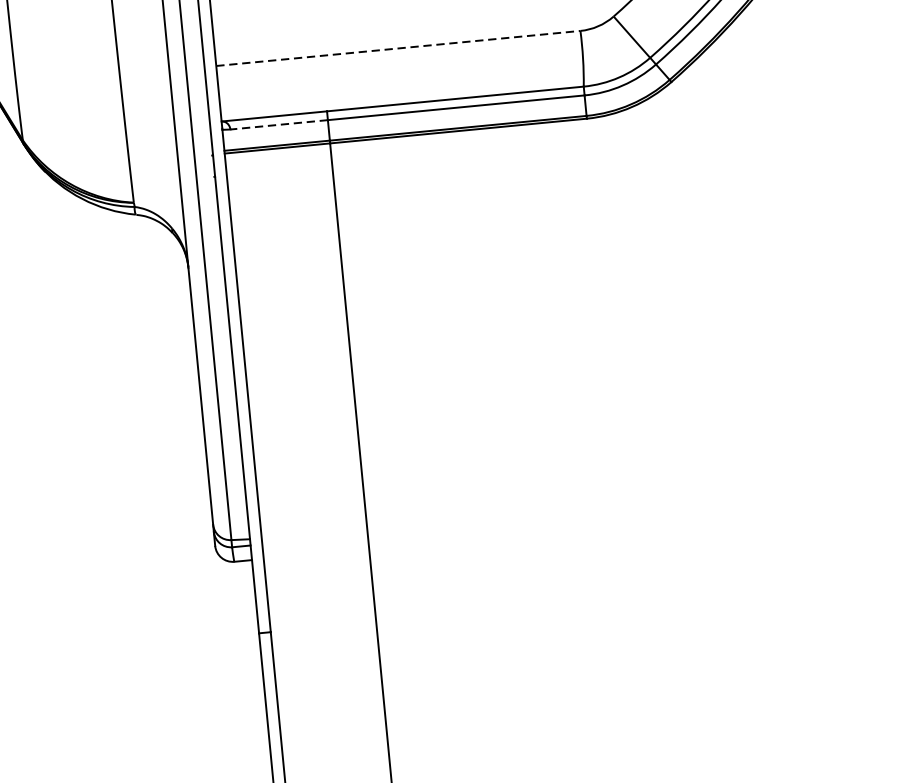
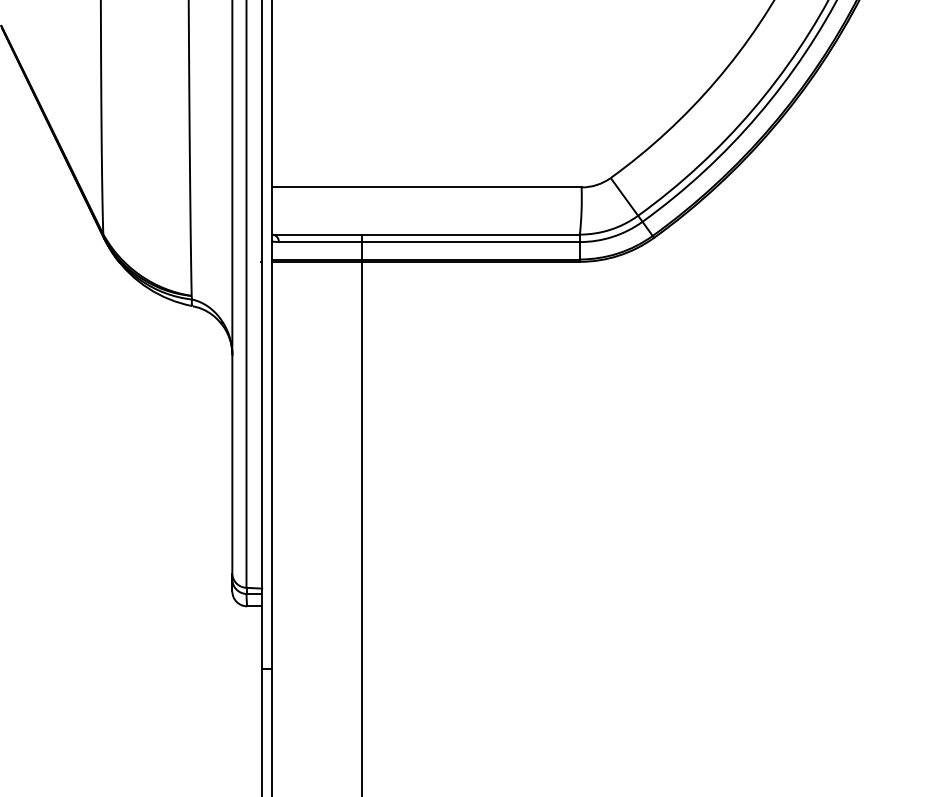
line: (397, 48) -> (426, 187), dashed -> solid
line: (278, 125) -> (319, 242), dashed -> solid

